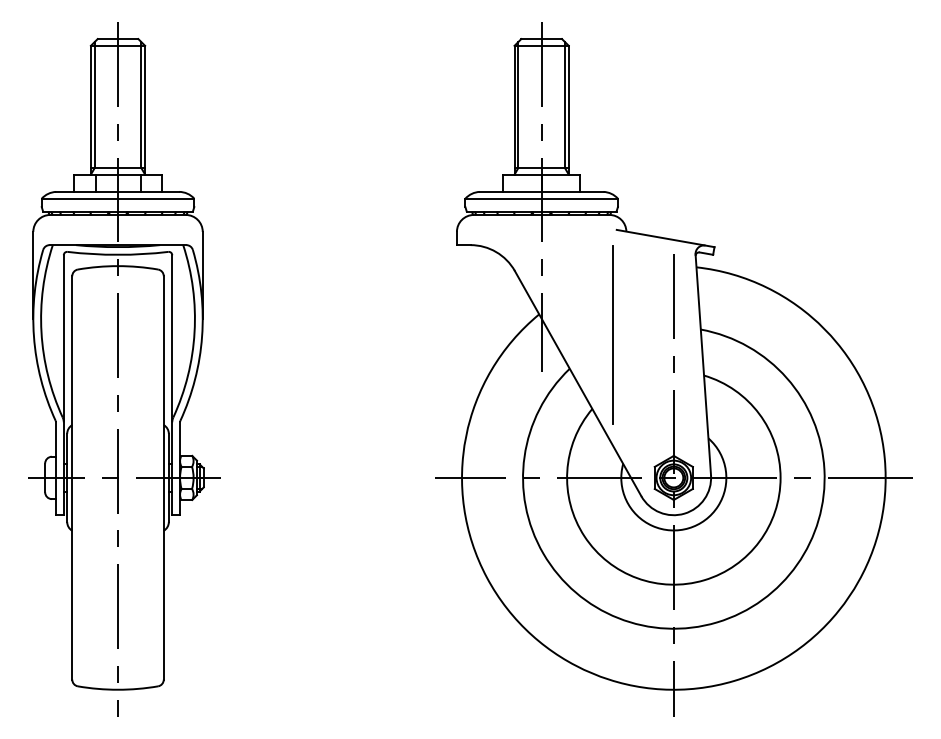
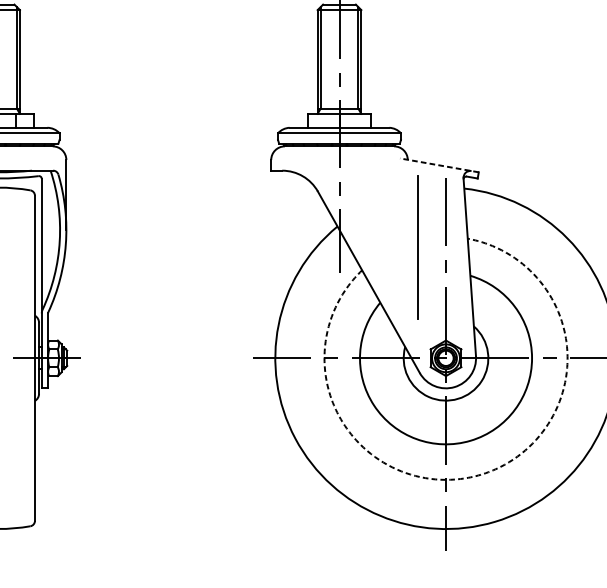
line: (665, 238) -> (439, 165), solid -> dashed
line: (612, 334) -> (417, 247), moved
arc: (717, 622) -> (481, 474), solid -> dashed

